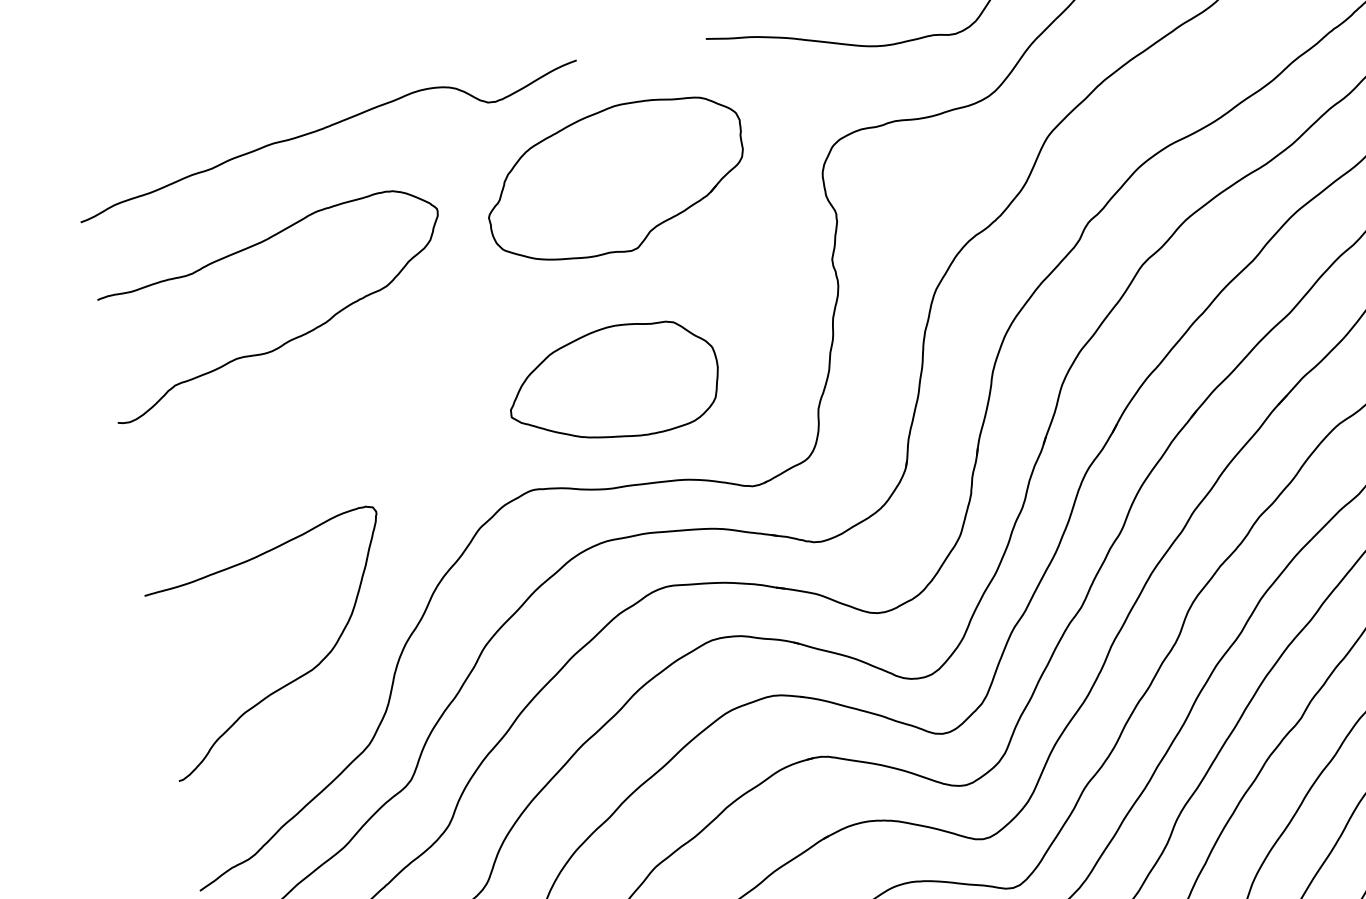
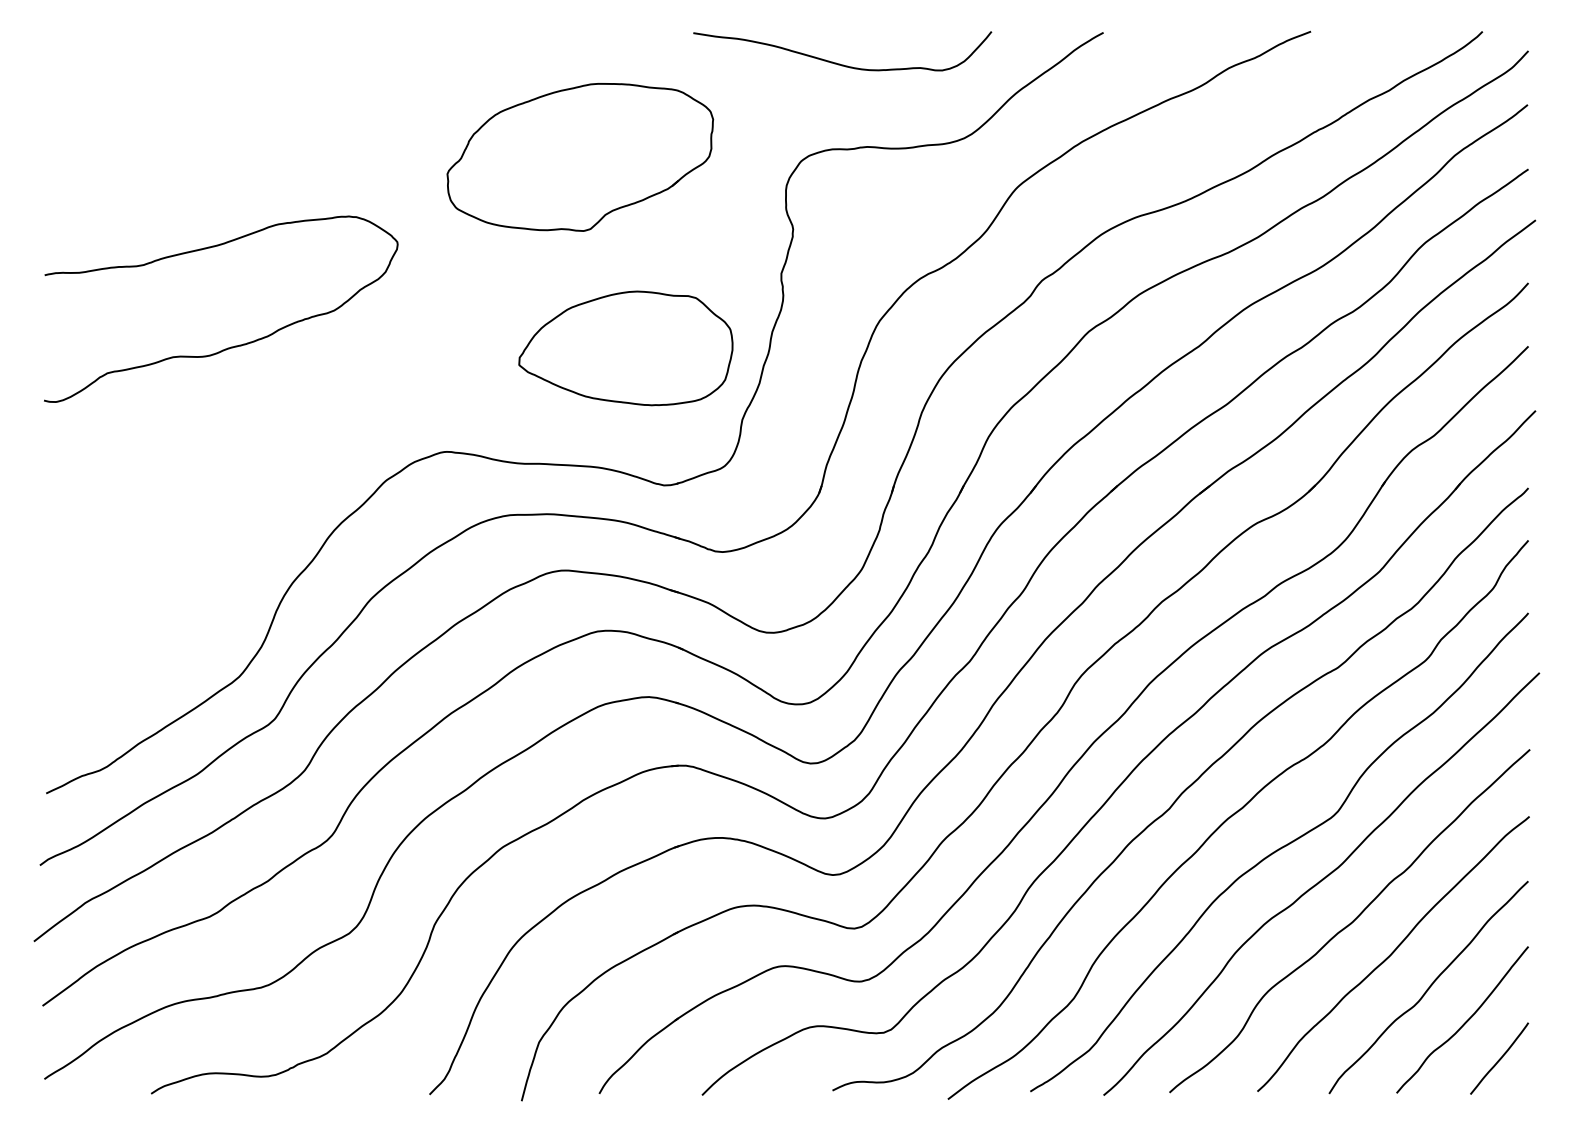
curve: (323, 129) -> (298, 58), removed
curve: (292, 338) -> (231, 346), moved
part: (612, 383) -> (625, 348), moved
curve: (298, 676) -> (180, 597), removed

